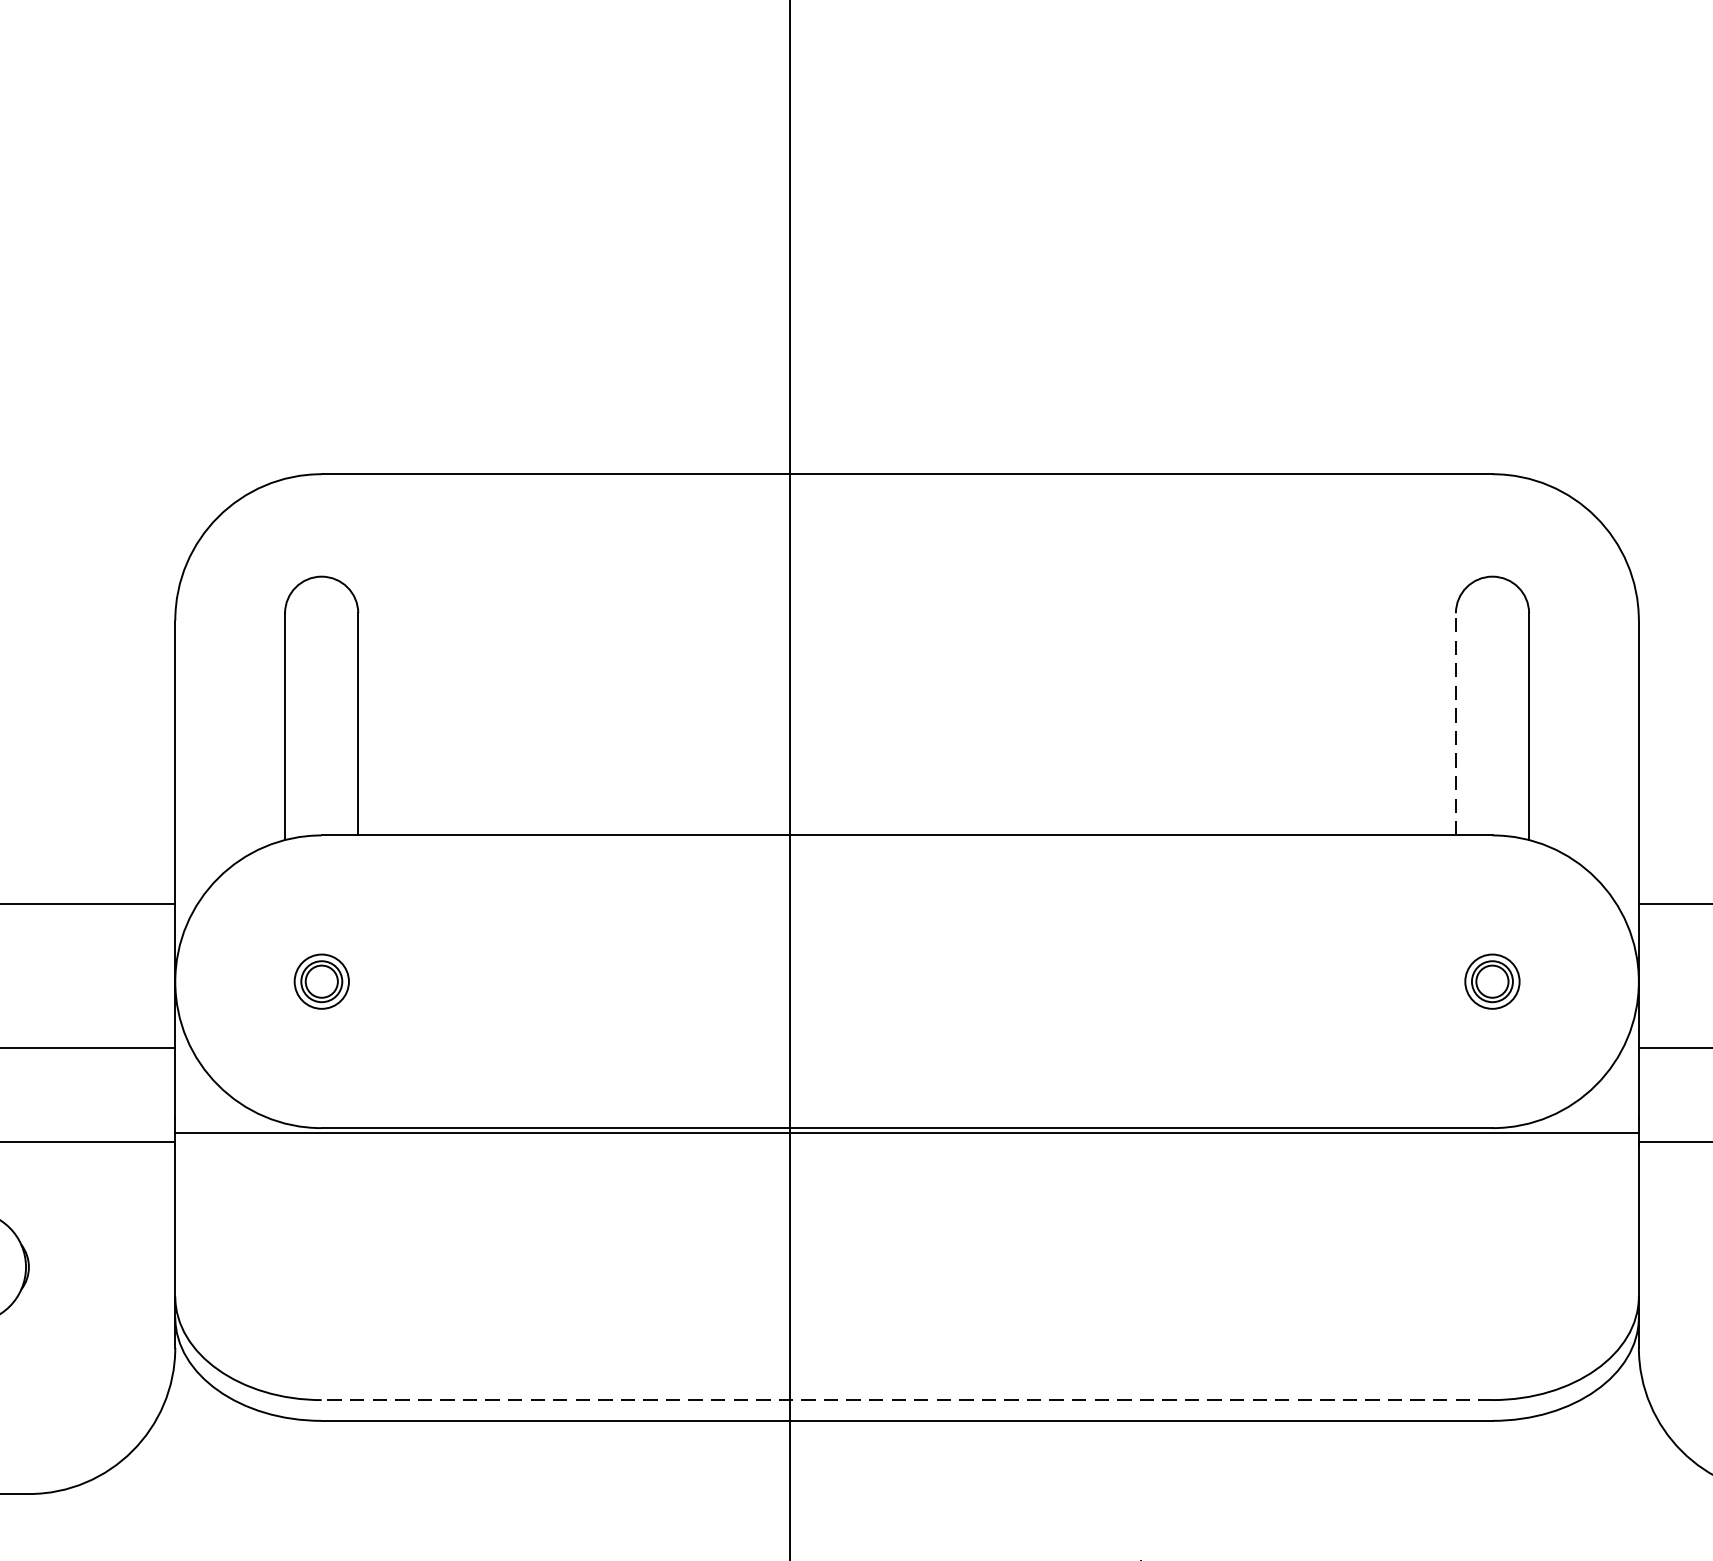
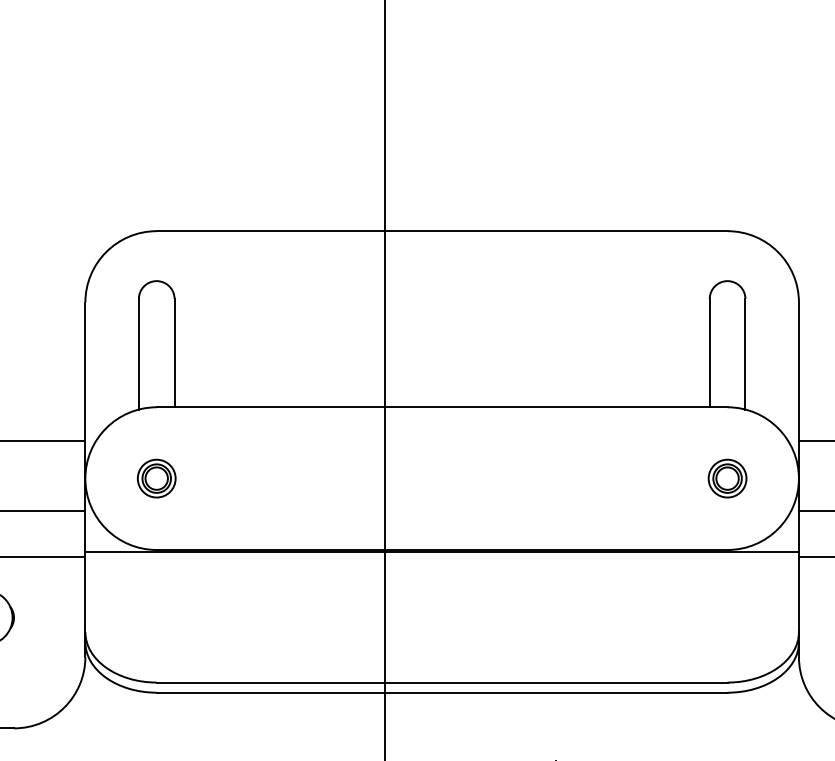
line: (1455, 723) -> (709, 352), dashed -> solid
part: (321, 981) -> (156, 478), size x1.43
part: (1492, 981) -> (727, 478), size x1.43
line: (905, 1399) -> (441, 682), dashed -> solid

